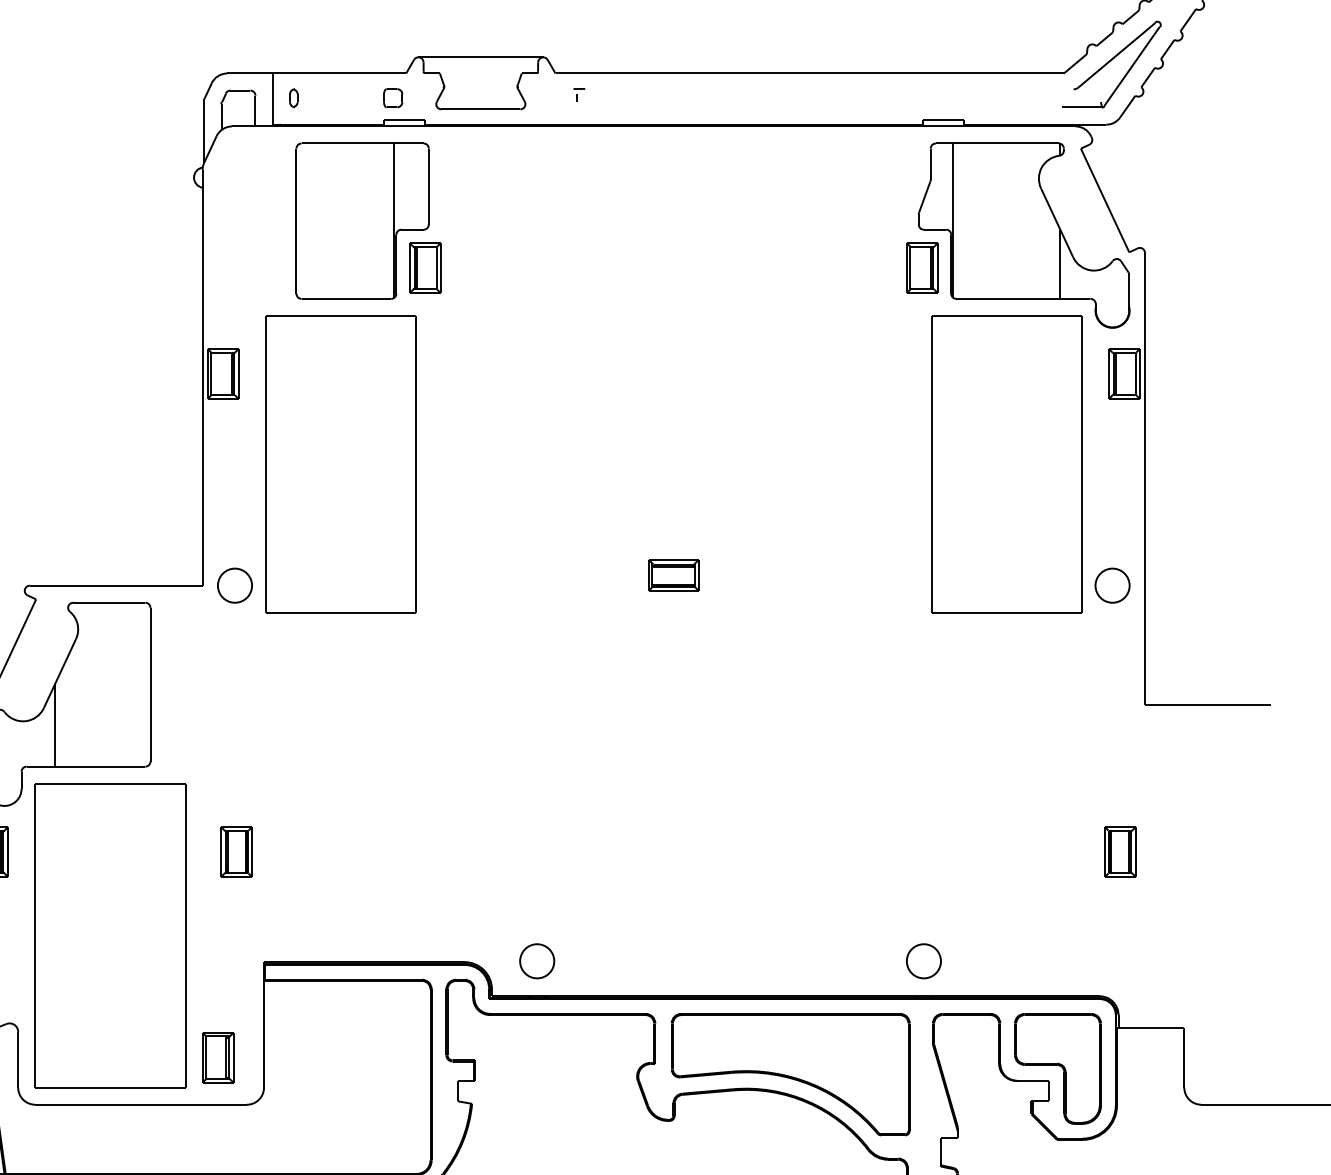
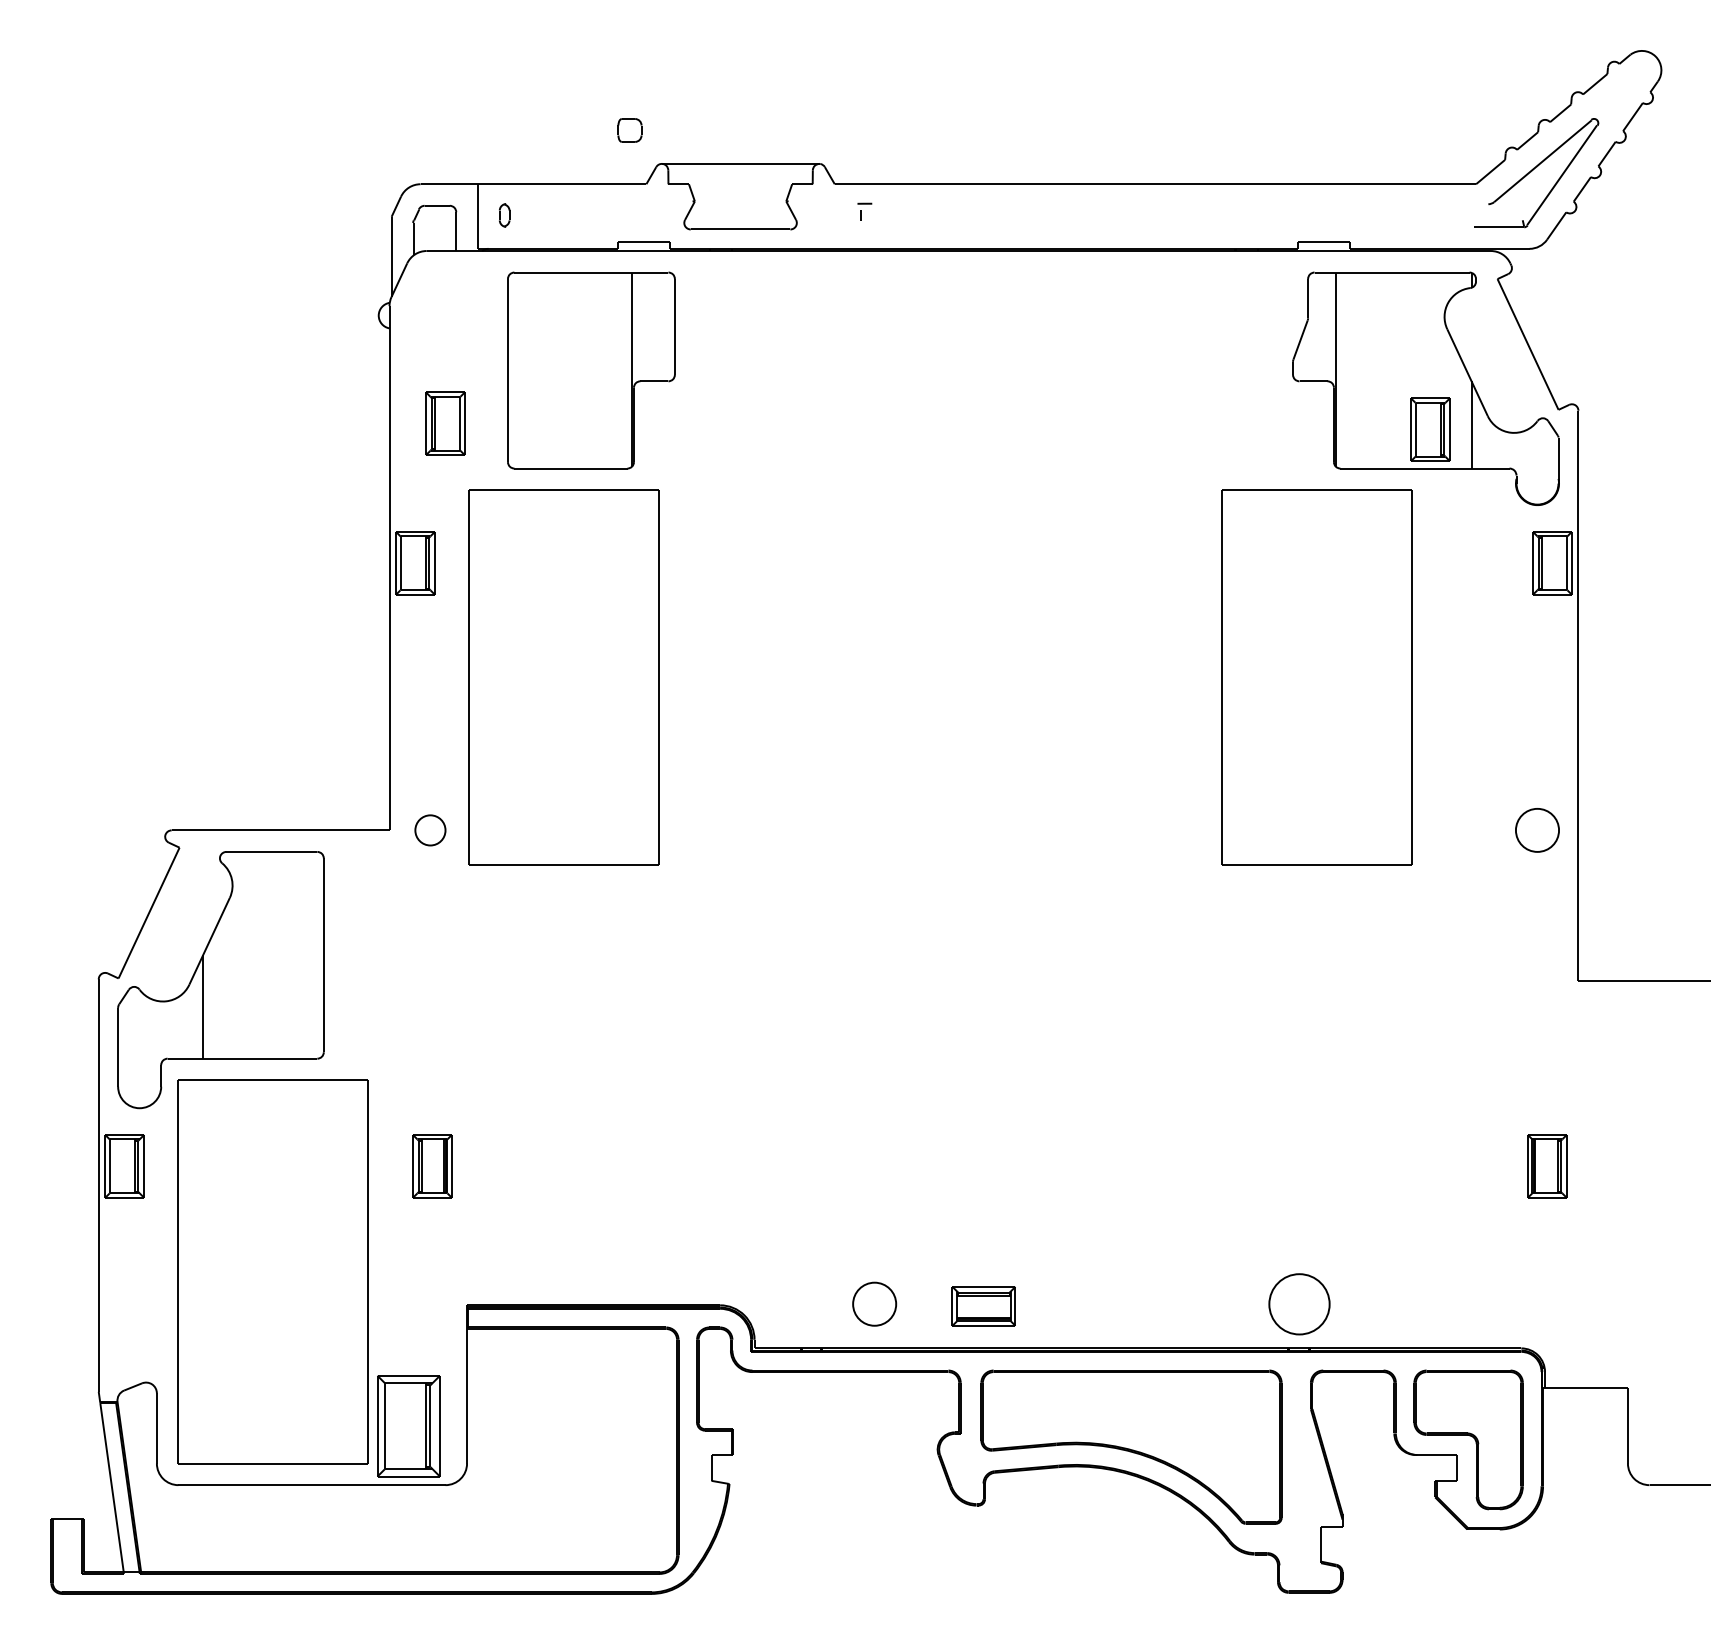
part: (392, 98) -> (629, 130), moved
part: (425, 267) -> (445, 423), moved
part: (922, 267) -> (1430, 429), moved
part: (1006, 464) -> (1316, 677), moved
part: (673, 575) -> (983, 1306), moved
part: (235, 585) -> (430, 830), size x0.7
part: (537, 960) -> (874, 1303), moved
part: (923, 960) -> (1299, 1303), size x1.4
part: (218, 1057) -> (409, 1425), size x1.6

